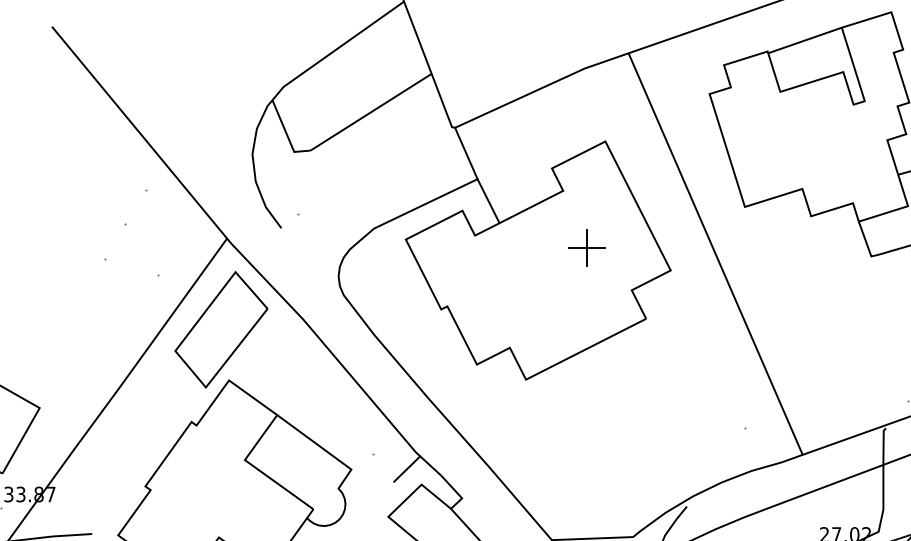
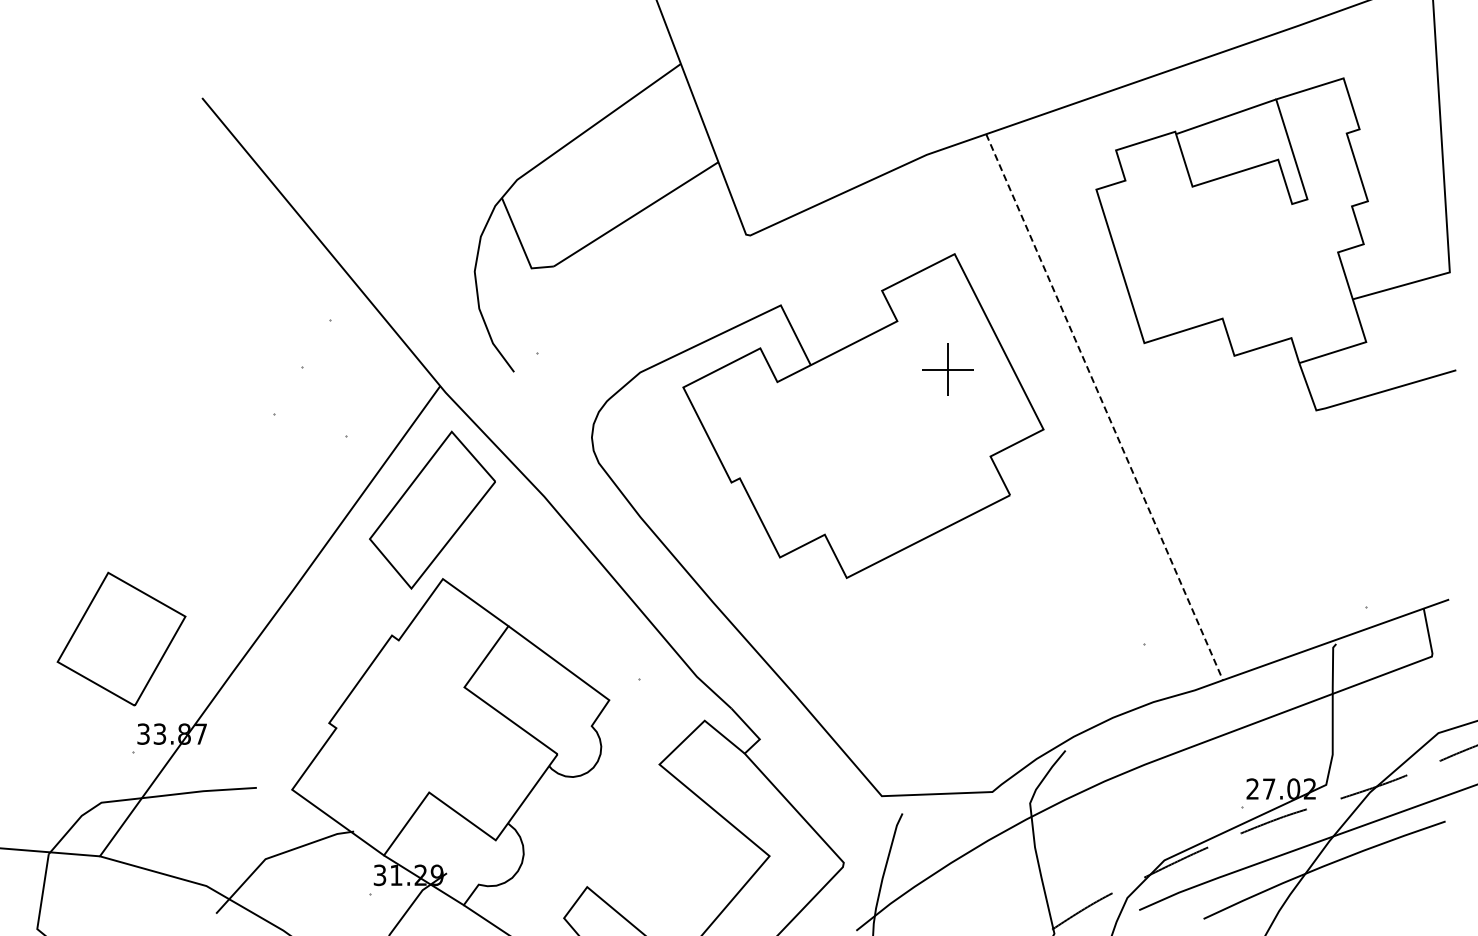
line: (466, 153) -> (765, 270), removed
part: (586, 247) -> (947, 369), moved
line: (715, 253) -> (1104, 406), solid -> dashed
line: (406, 469) -> (684, 699), removed

